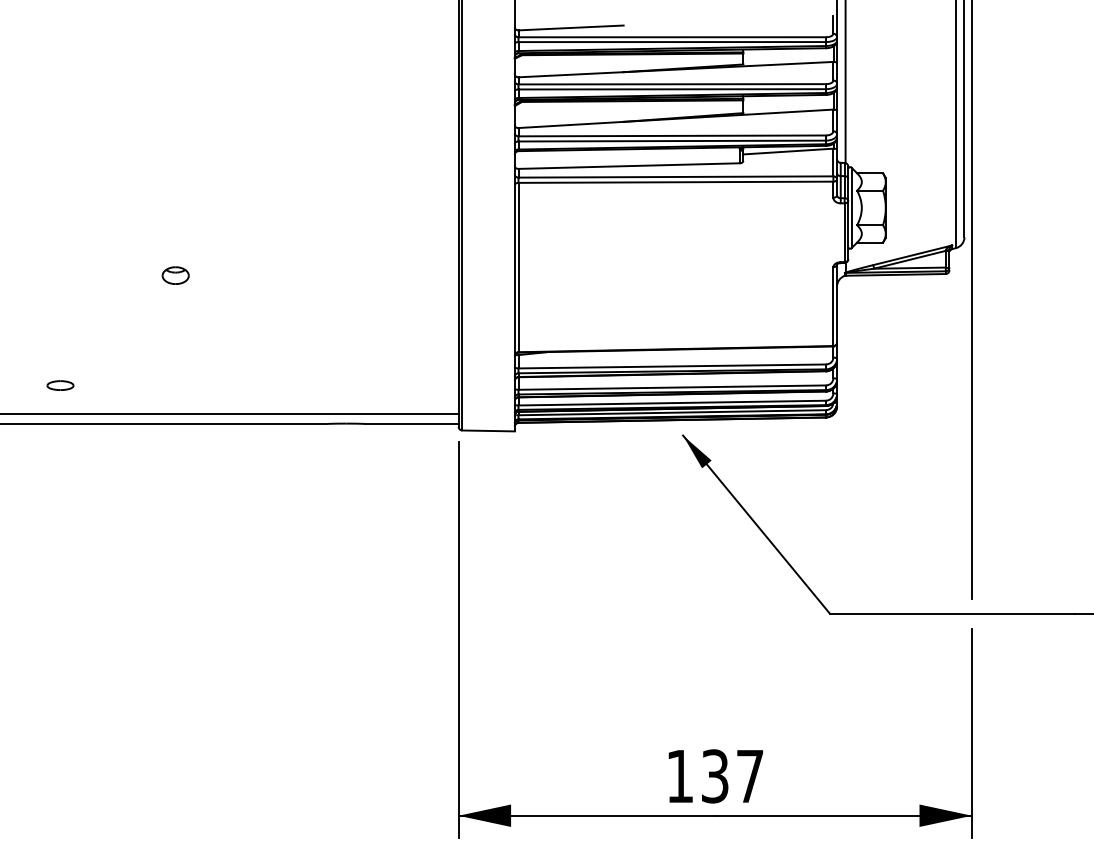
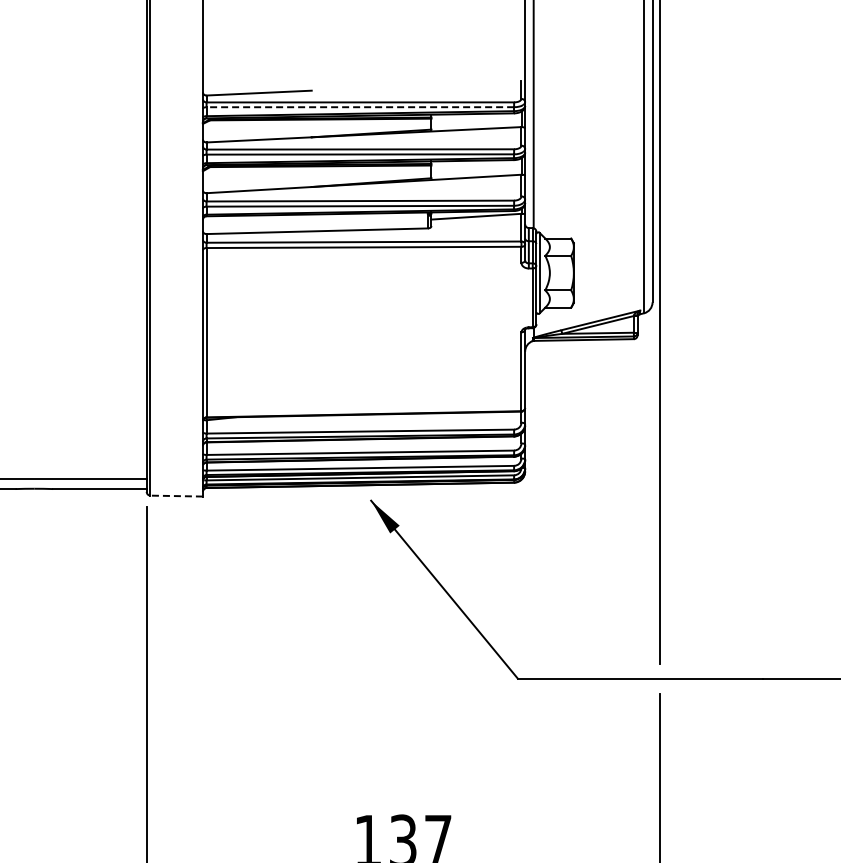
line: (672, 42) -> (360, 107), solid -> dashed
line: (488, 430) -> (176, 495), solid -> dashed

